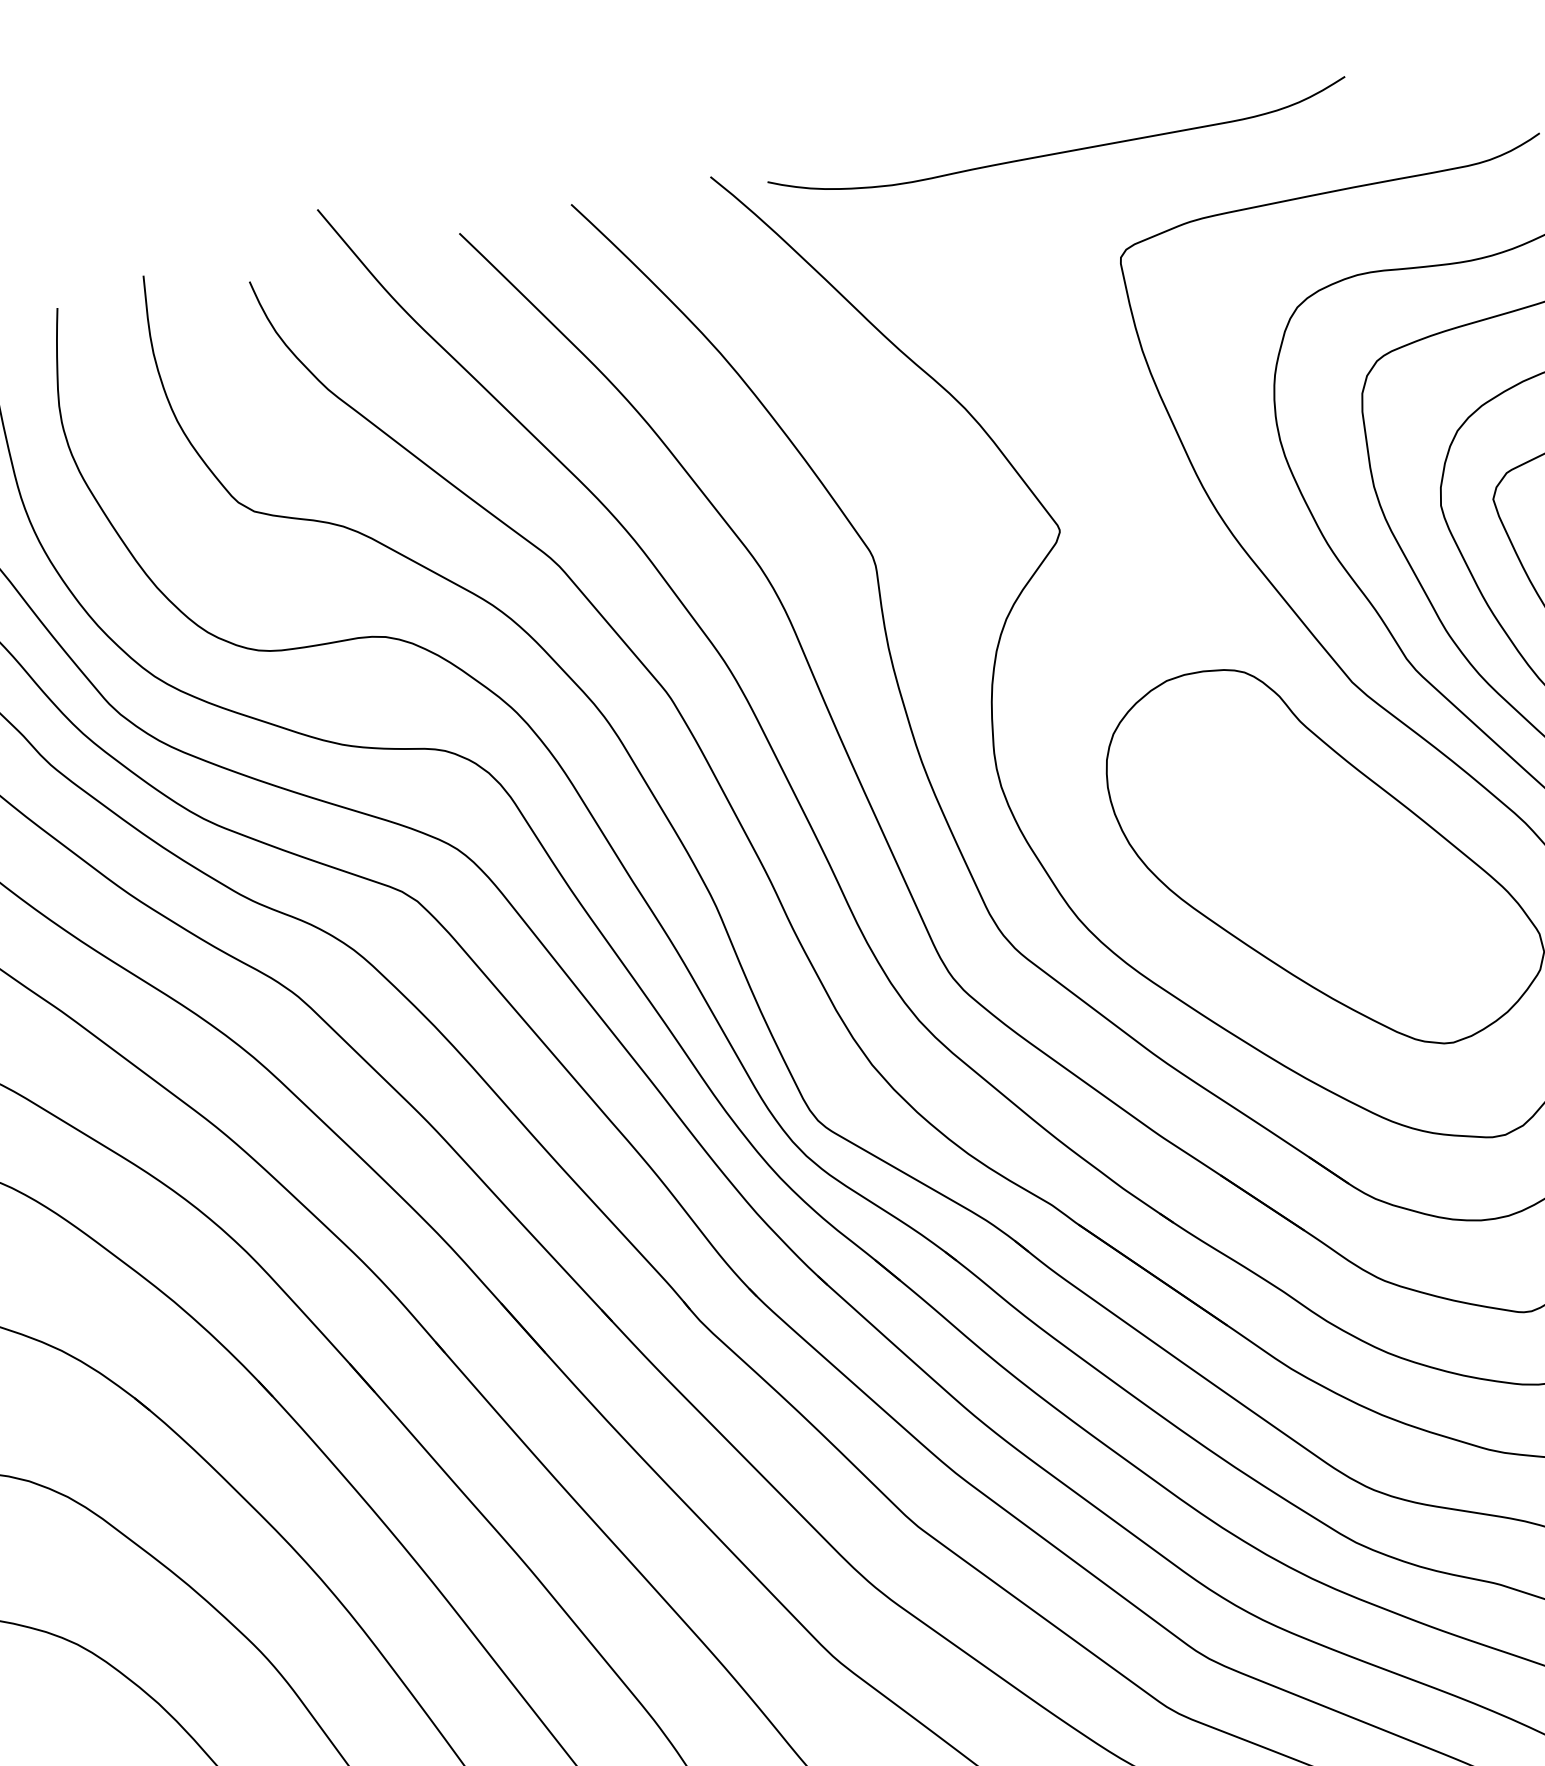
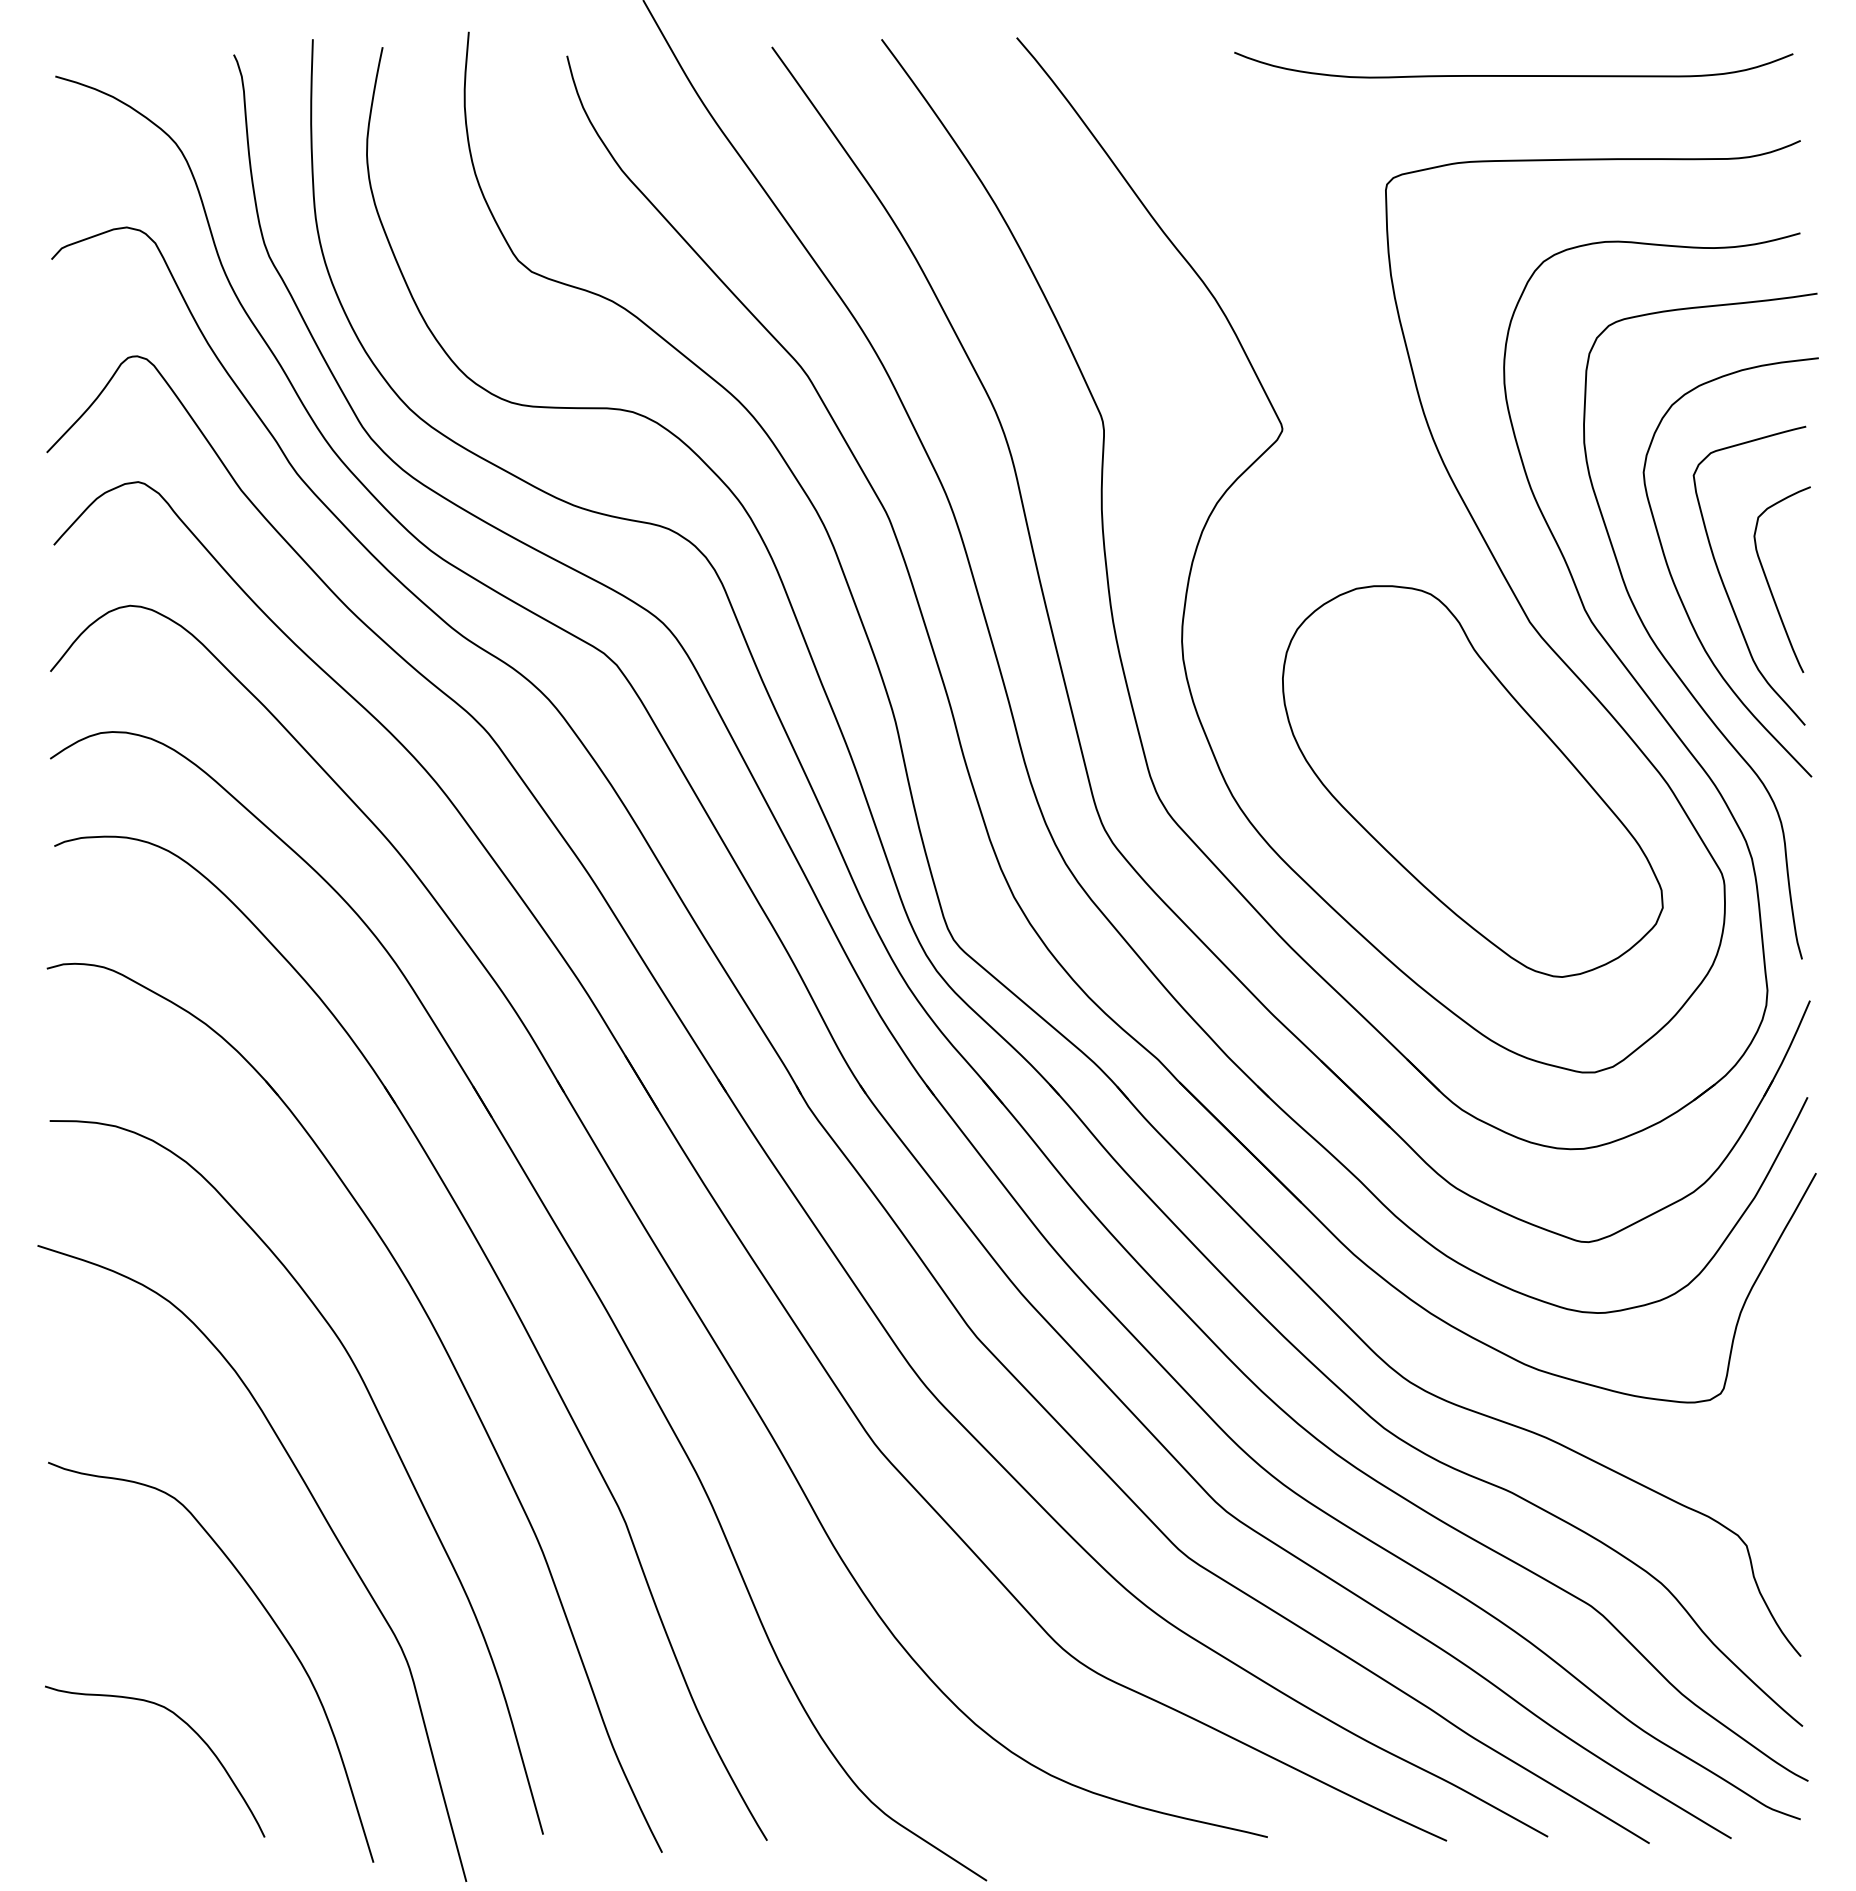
curve: (1060, 152) -> (1513, 75), moved

